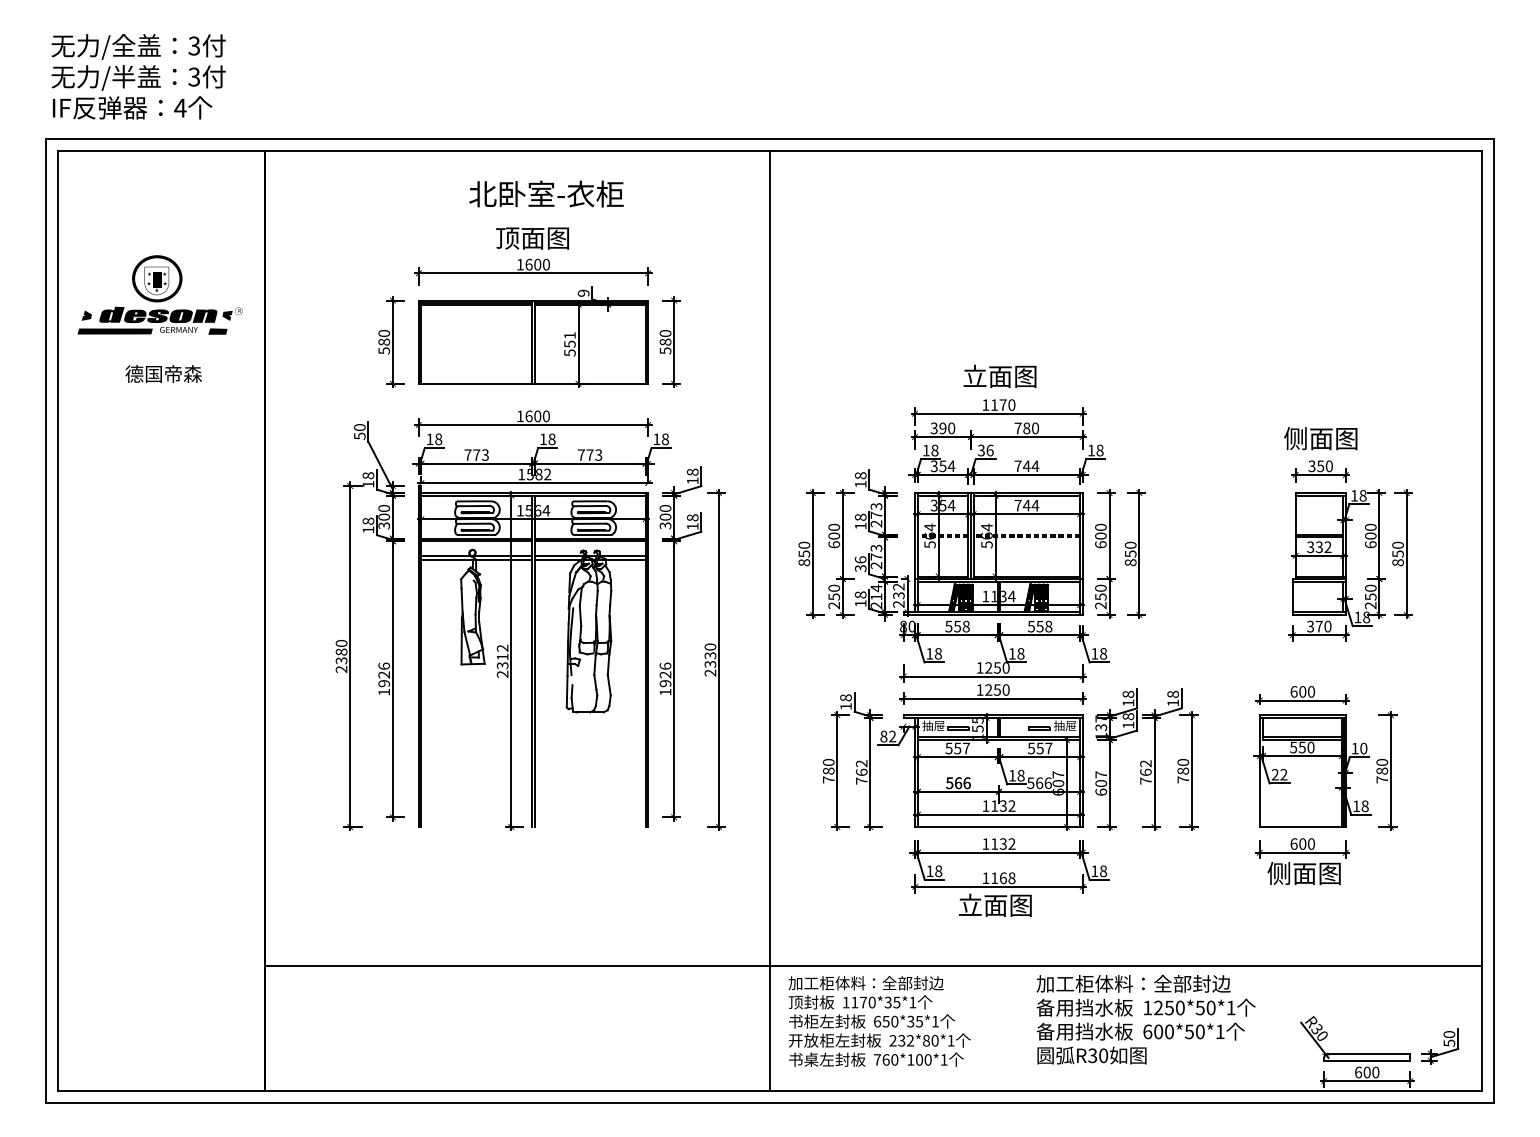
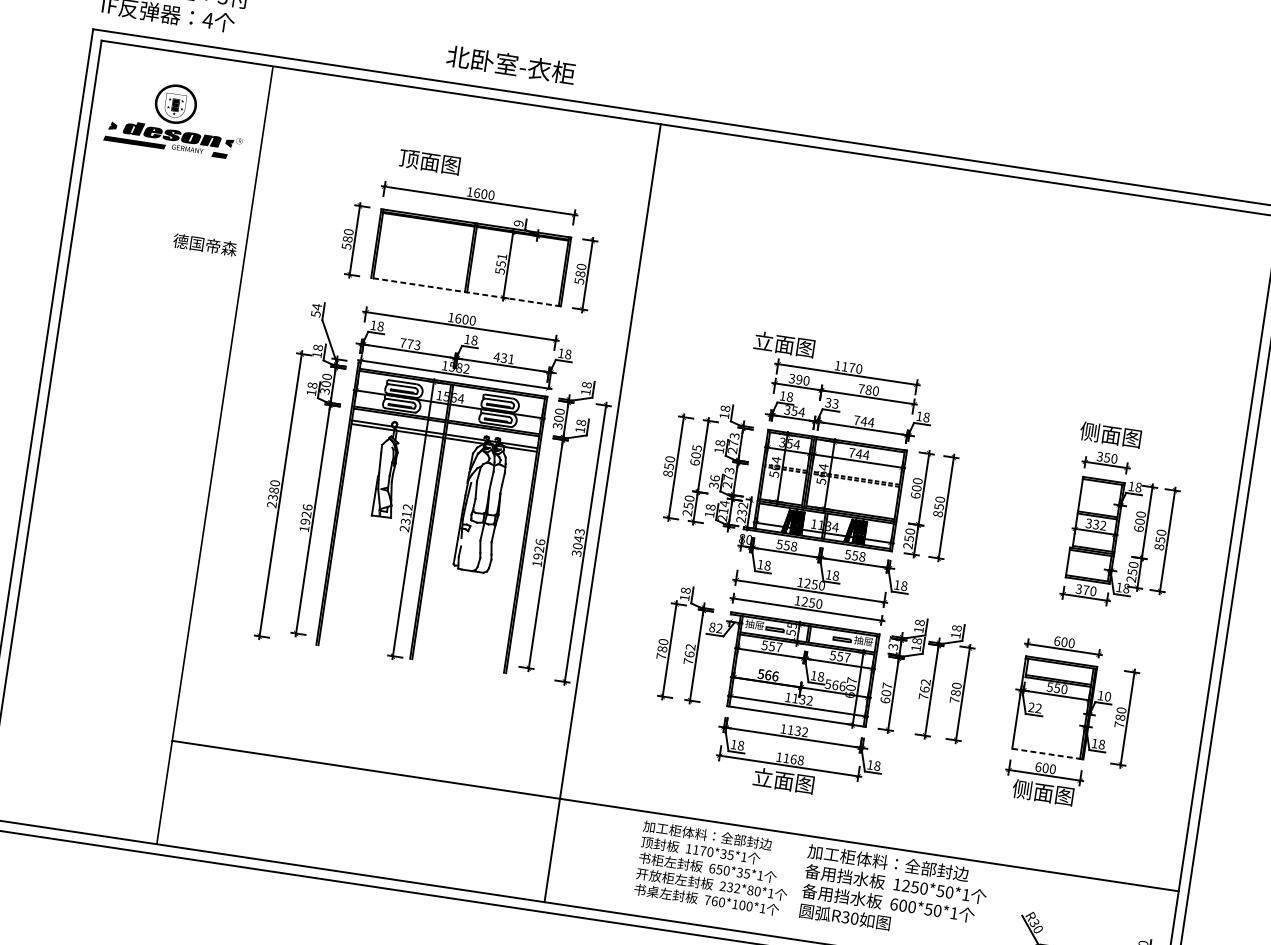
text: (546, 193) -> (511, 64), moved
text: (532, 238) -> (429, 162), moved
part: (159, 294) -> (175, 117), moved
text: (163, 373) -> (205, 244), moved
text: (999, 376) -> (783, 344), moved
line: (533, 383) -> (466, 291), solid -> dashed
text: (359, 427) -> (316, 306), 50 -> 54
text: (989, 450) -> (835, 403), 36 -> 33
text: (589, 454) -> (503, 357), 773 -> 431
text: (833, 527) -> (696, 448), 600 -> 605
line: (770, 620) -> (603, 512), moved
text: (710, 659) -> (578, 542), 2330 -> 3043
line: (1302, 827) -> (1047, 754), solid -> dashed
text: (879, 1021) -> (714, 868), moved

